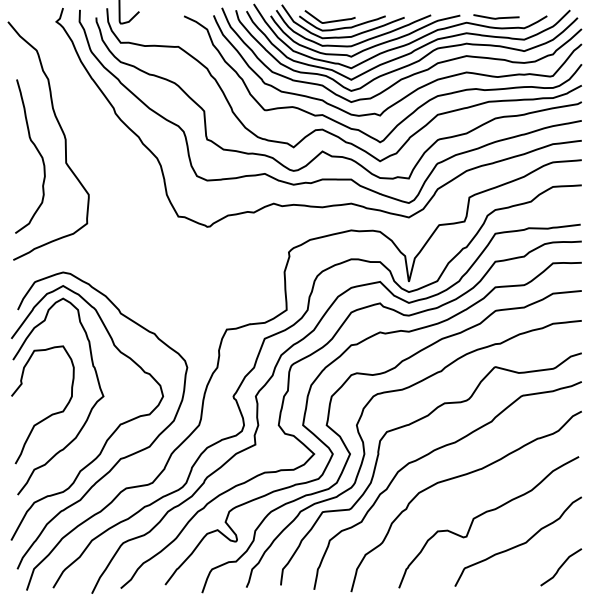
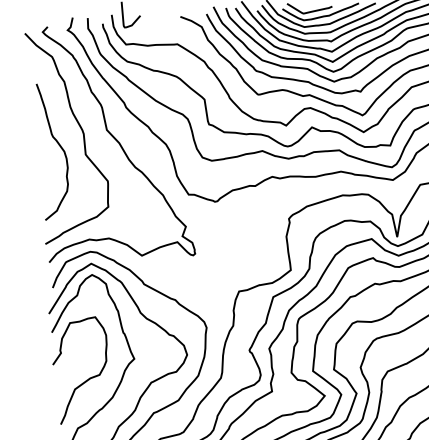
curve: (99, 148) -> (114, 139), added

